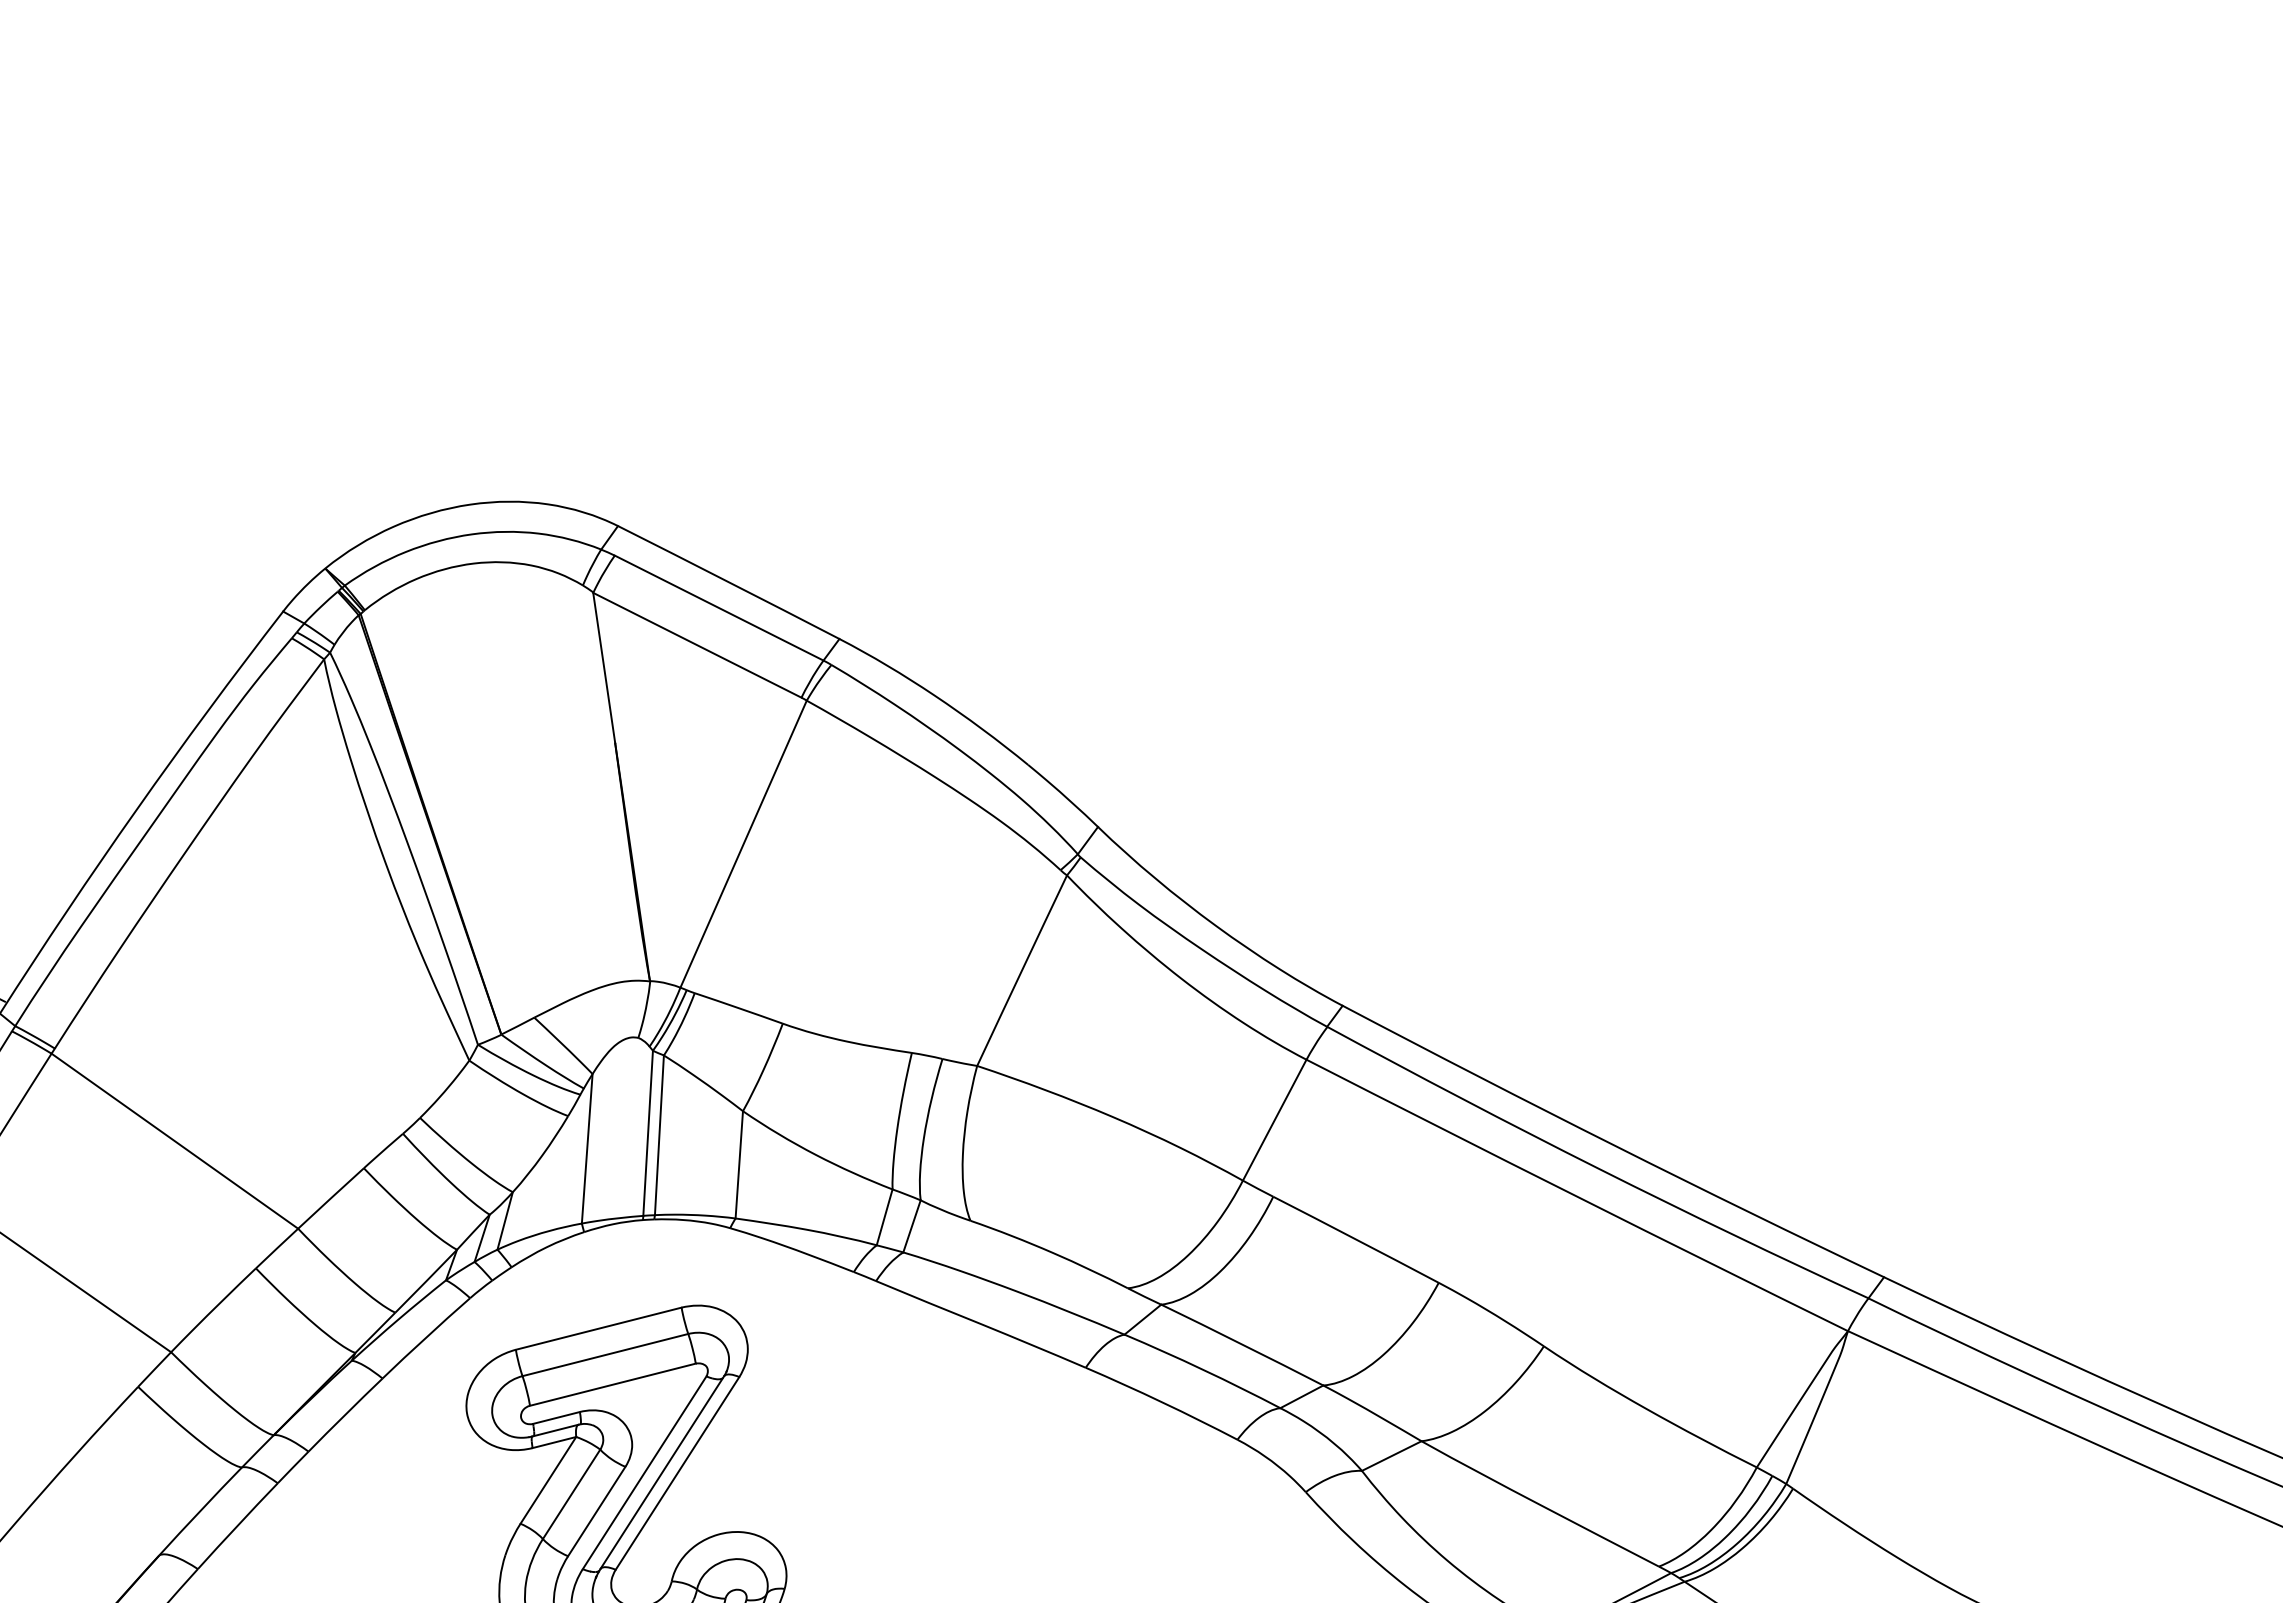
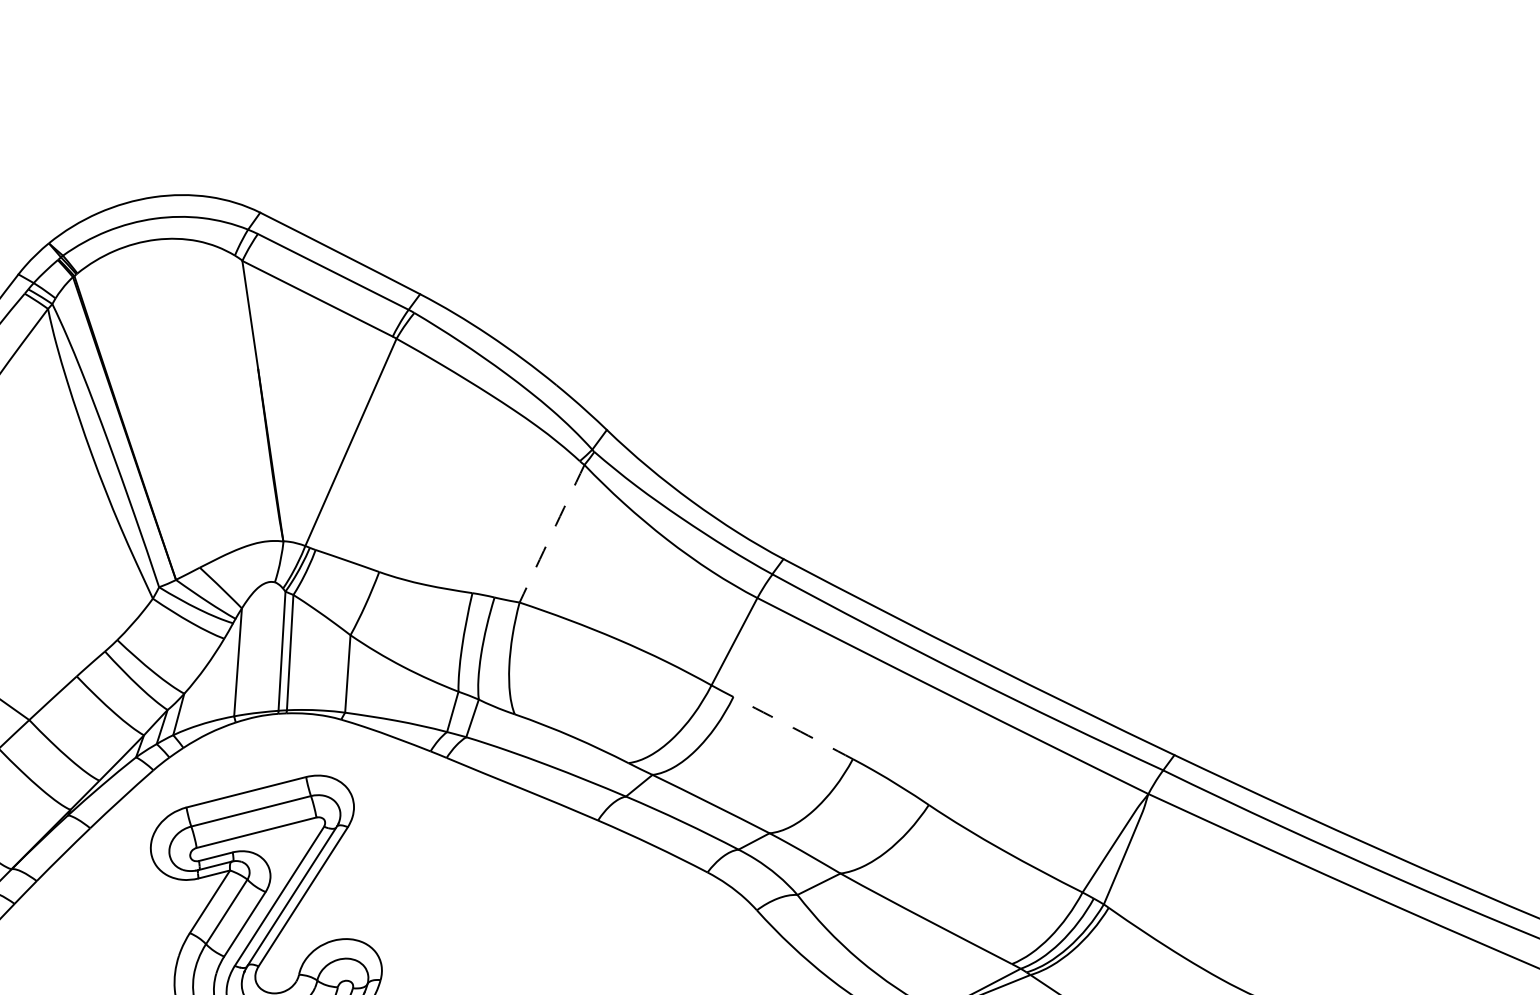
arc: (1021, 970) -> (551, 533), solid -> dashed
arc: (1356, 1239) -> (793, 727), solid -> dashed

